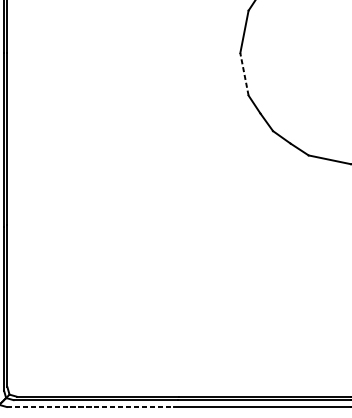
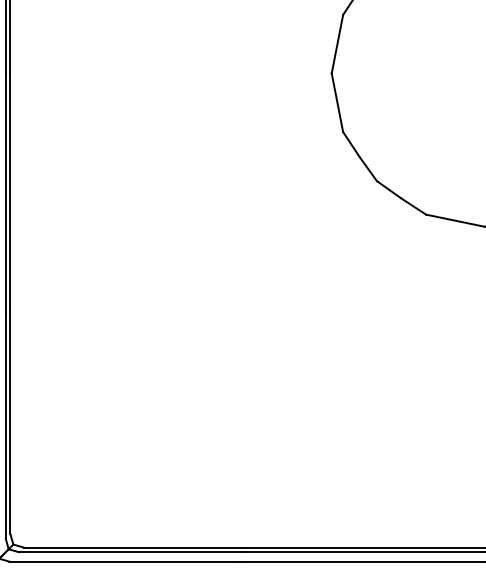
line: (244, 74) -> (337, 102), dashed -> solid
line: (90, 406) -> (125, 561), dashed -> solid

